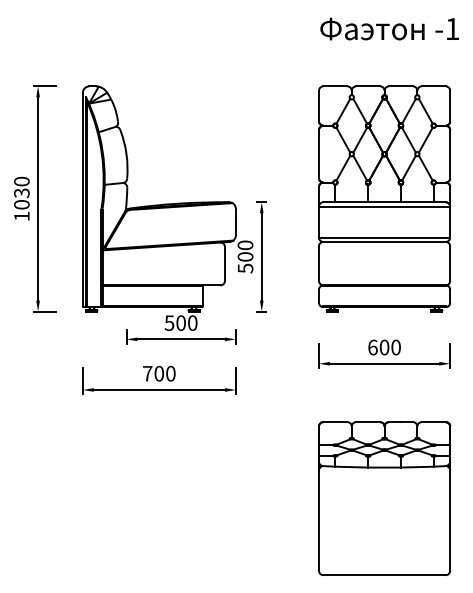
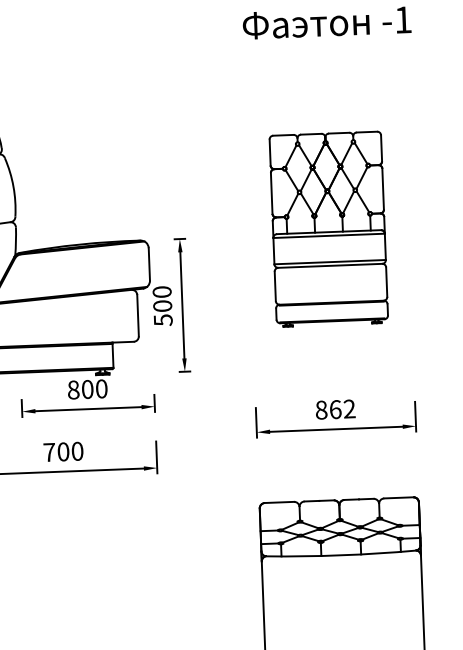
part: (384, 198) -> (328, 228), size x0.7
text: (169, 322) -> (73, 389), 500 -> 800
text: (384, 347) -> (335, 409), 600 -> 862

